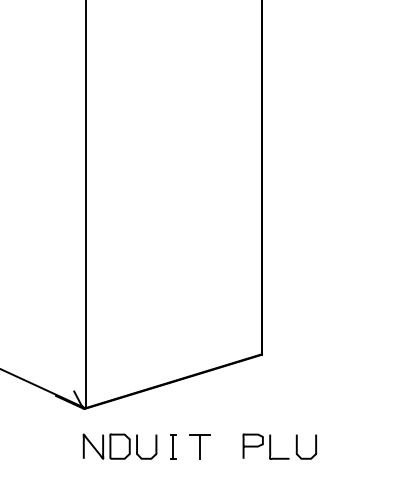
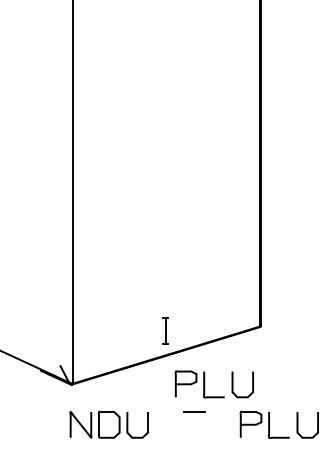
part: (210, 408) -> (205, 384), added
part: (173, 446) -> (166, 330), moved
line: (199, 446) -> (193, 424), removed

